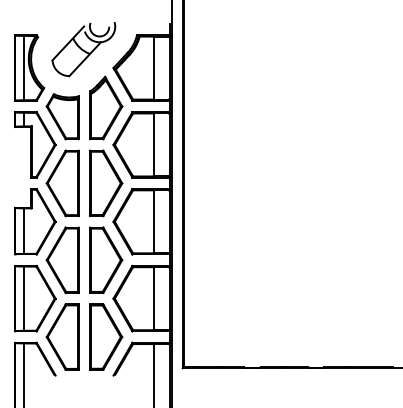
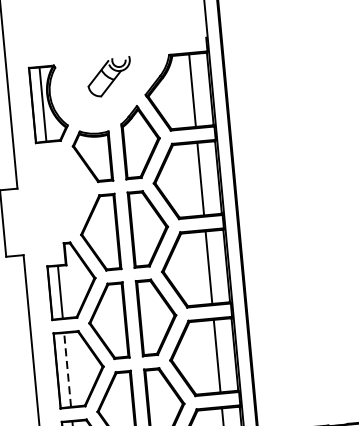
part: (83, 49) -> (109, 76), size x0.6
part: (35, 144) -> (63, 191), removed
line: (24, 298) -> (67, 369), solid -> dashed

